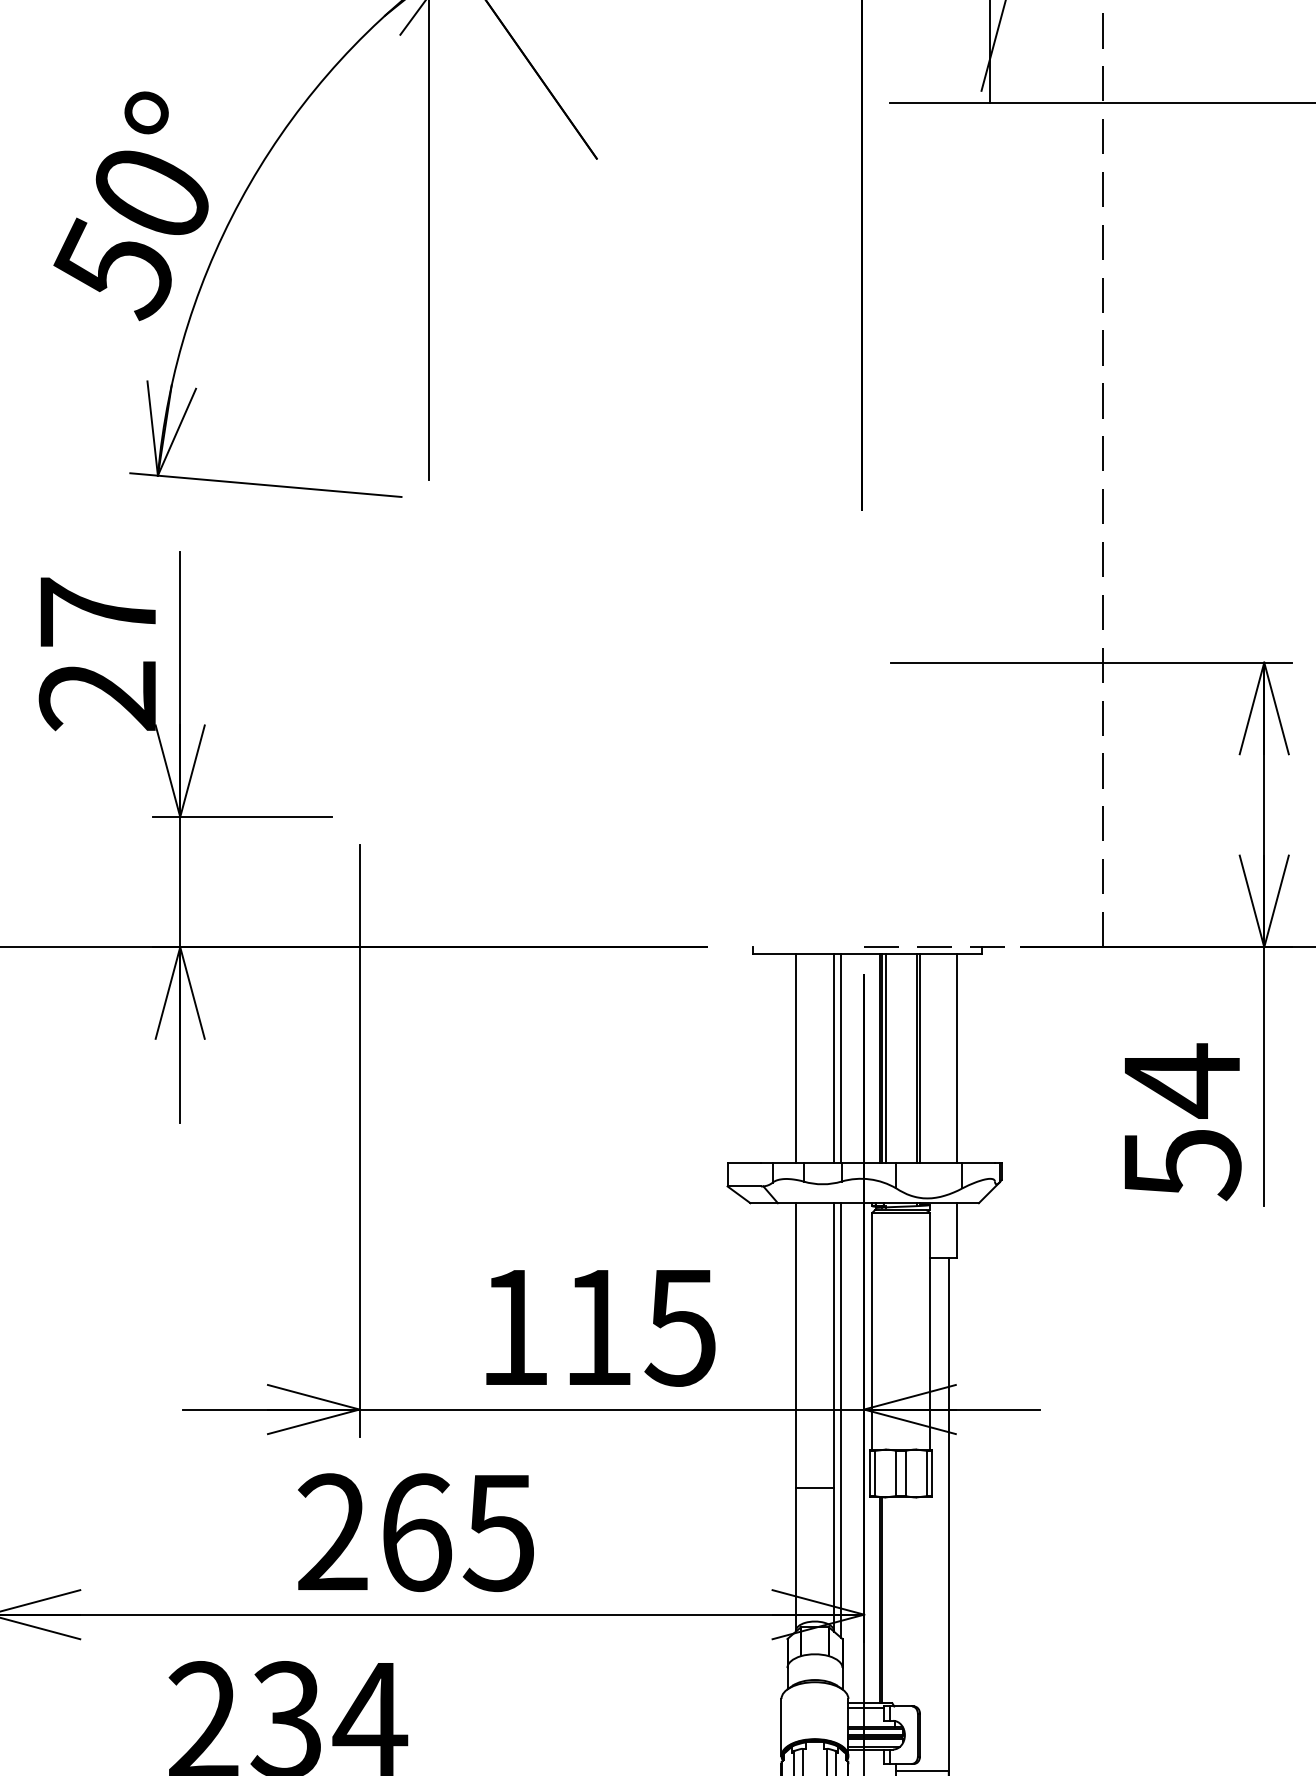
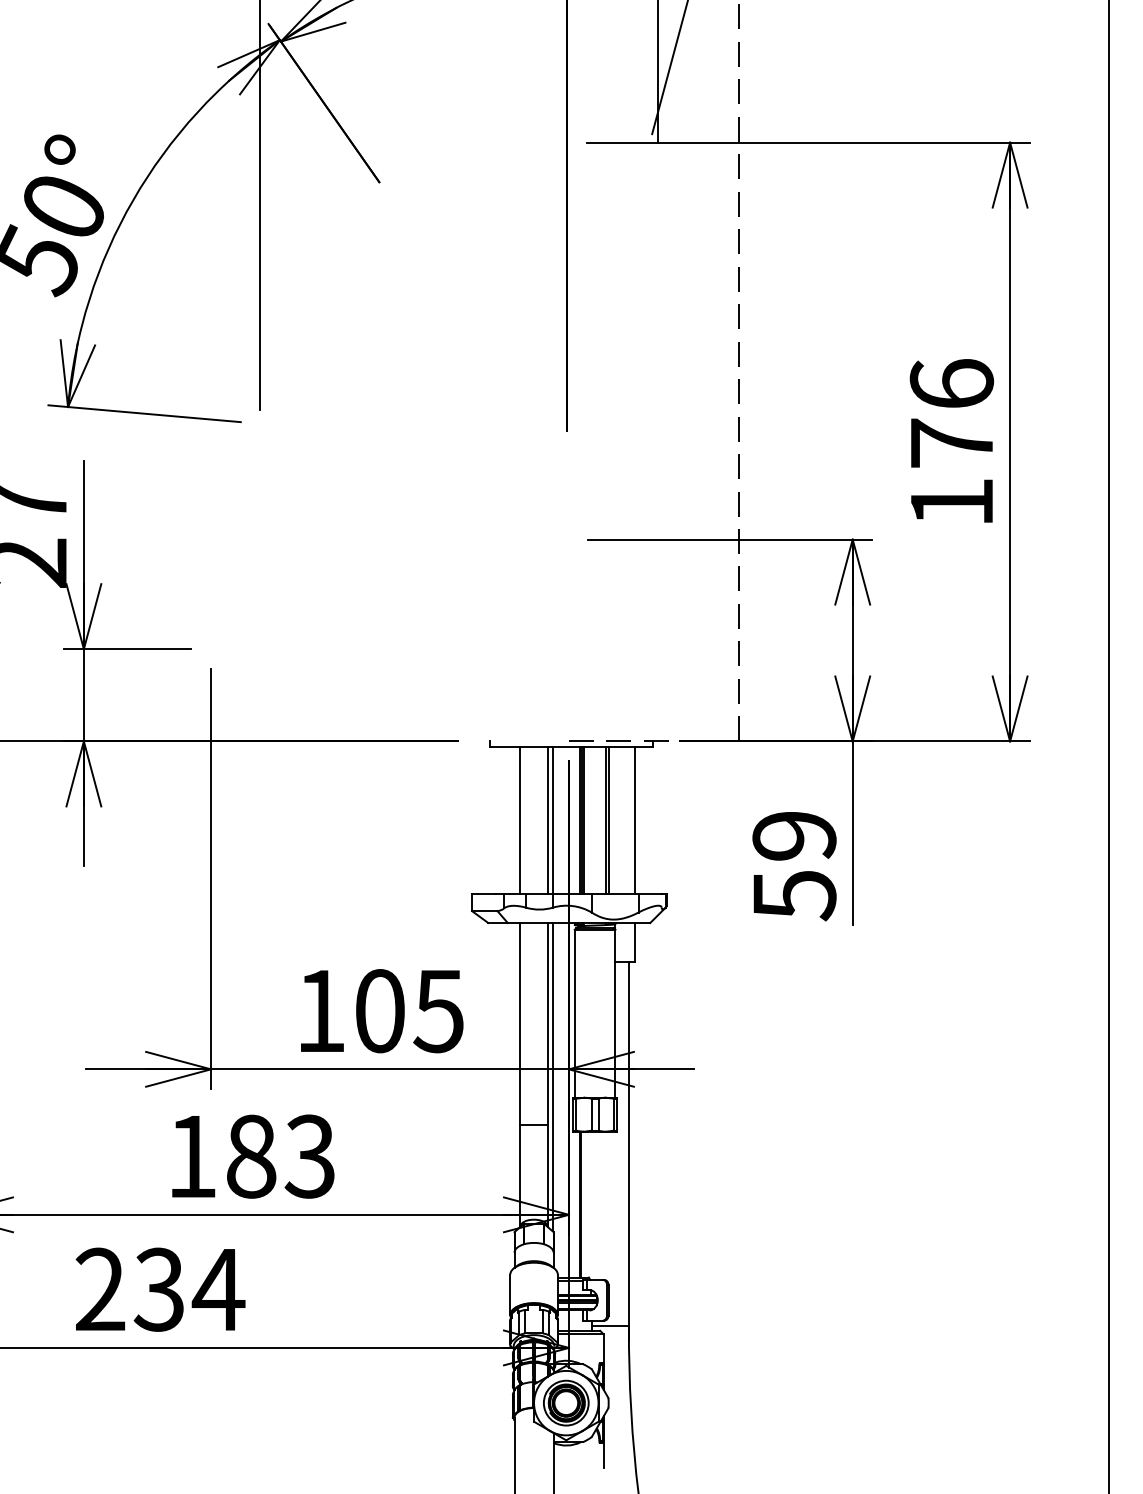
text: (1182, 1081) -> (794, 836), 54 -> 59
text: (598, 1327) -> (380, 1011), 115 -> 105
text: (415, 1532) -> (250, 1156), 265 -> 183

